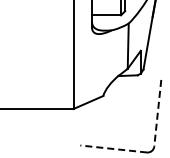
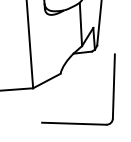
line: (157, 113) -> (113, 86), dashed -> solid
line: (113, 149) -> (74, 124), dashed -> solid

